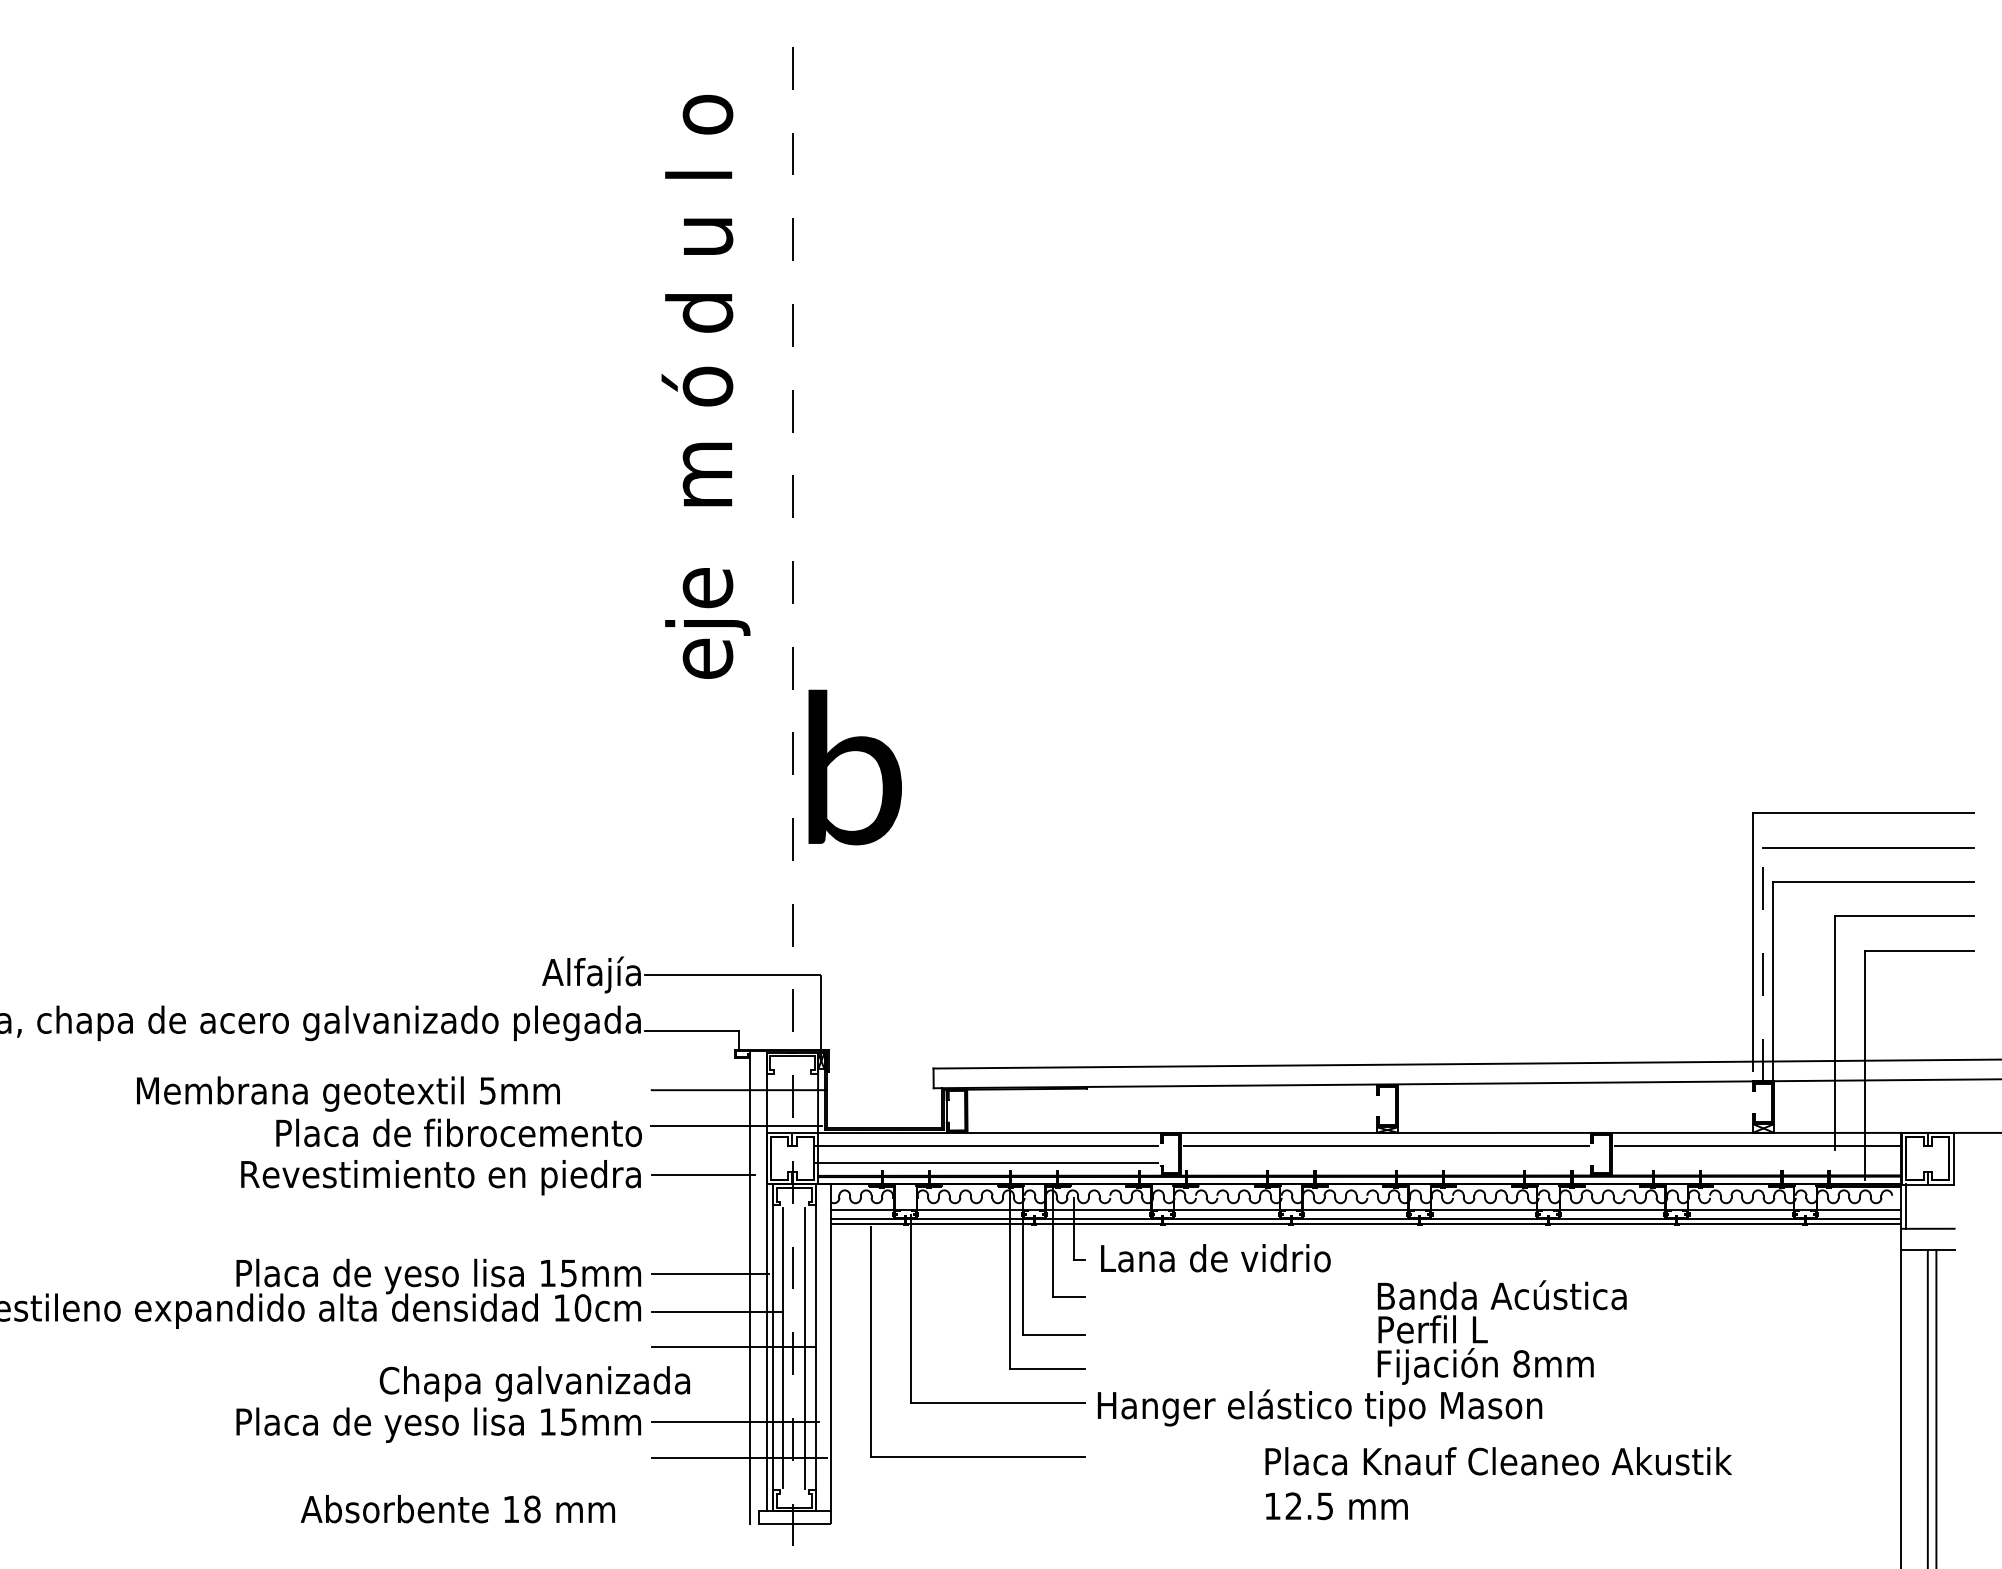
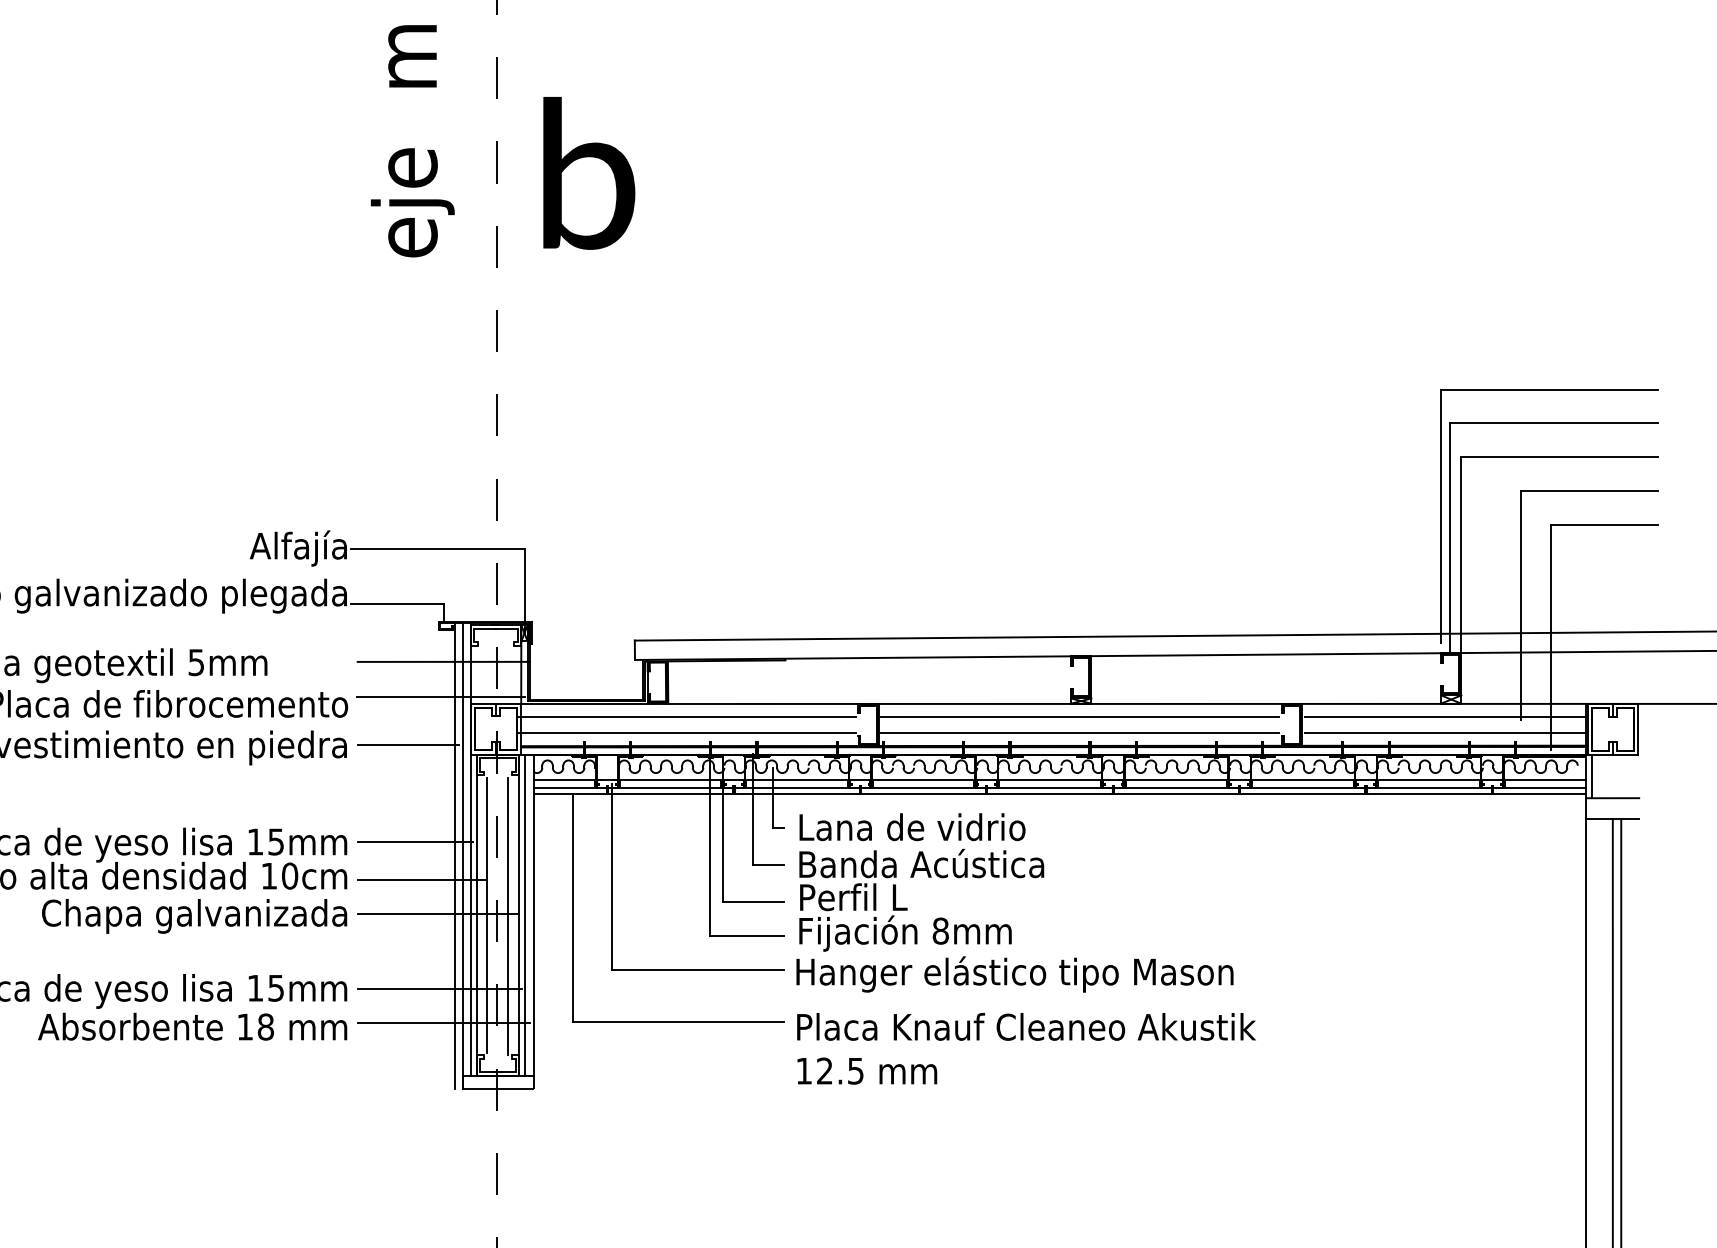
text: (854, 767) -> (588, 173), moved
line: (1762, 964) -> (1450, 538), dashed -> solid
line: (1386, 1162) -> (1080, 733), added
line: (1757, 1162) -> (1445, 733), added
line: (758, 1287) -> (462, 855), added
text: (1501, 1332) -> (921, 900), moved
line: (822, 1347) -> (525, 914), added
text: (534, 1383) -> (194, 915), moved
text: (1498, 1483) -> (1026, 1048), moved
text: (457, 1509) -> (192, 1027), moved

